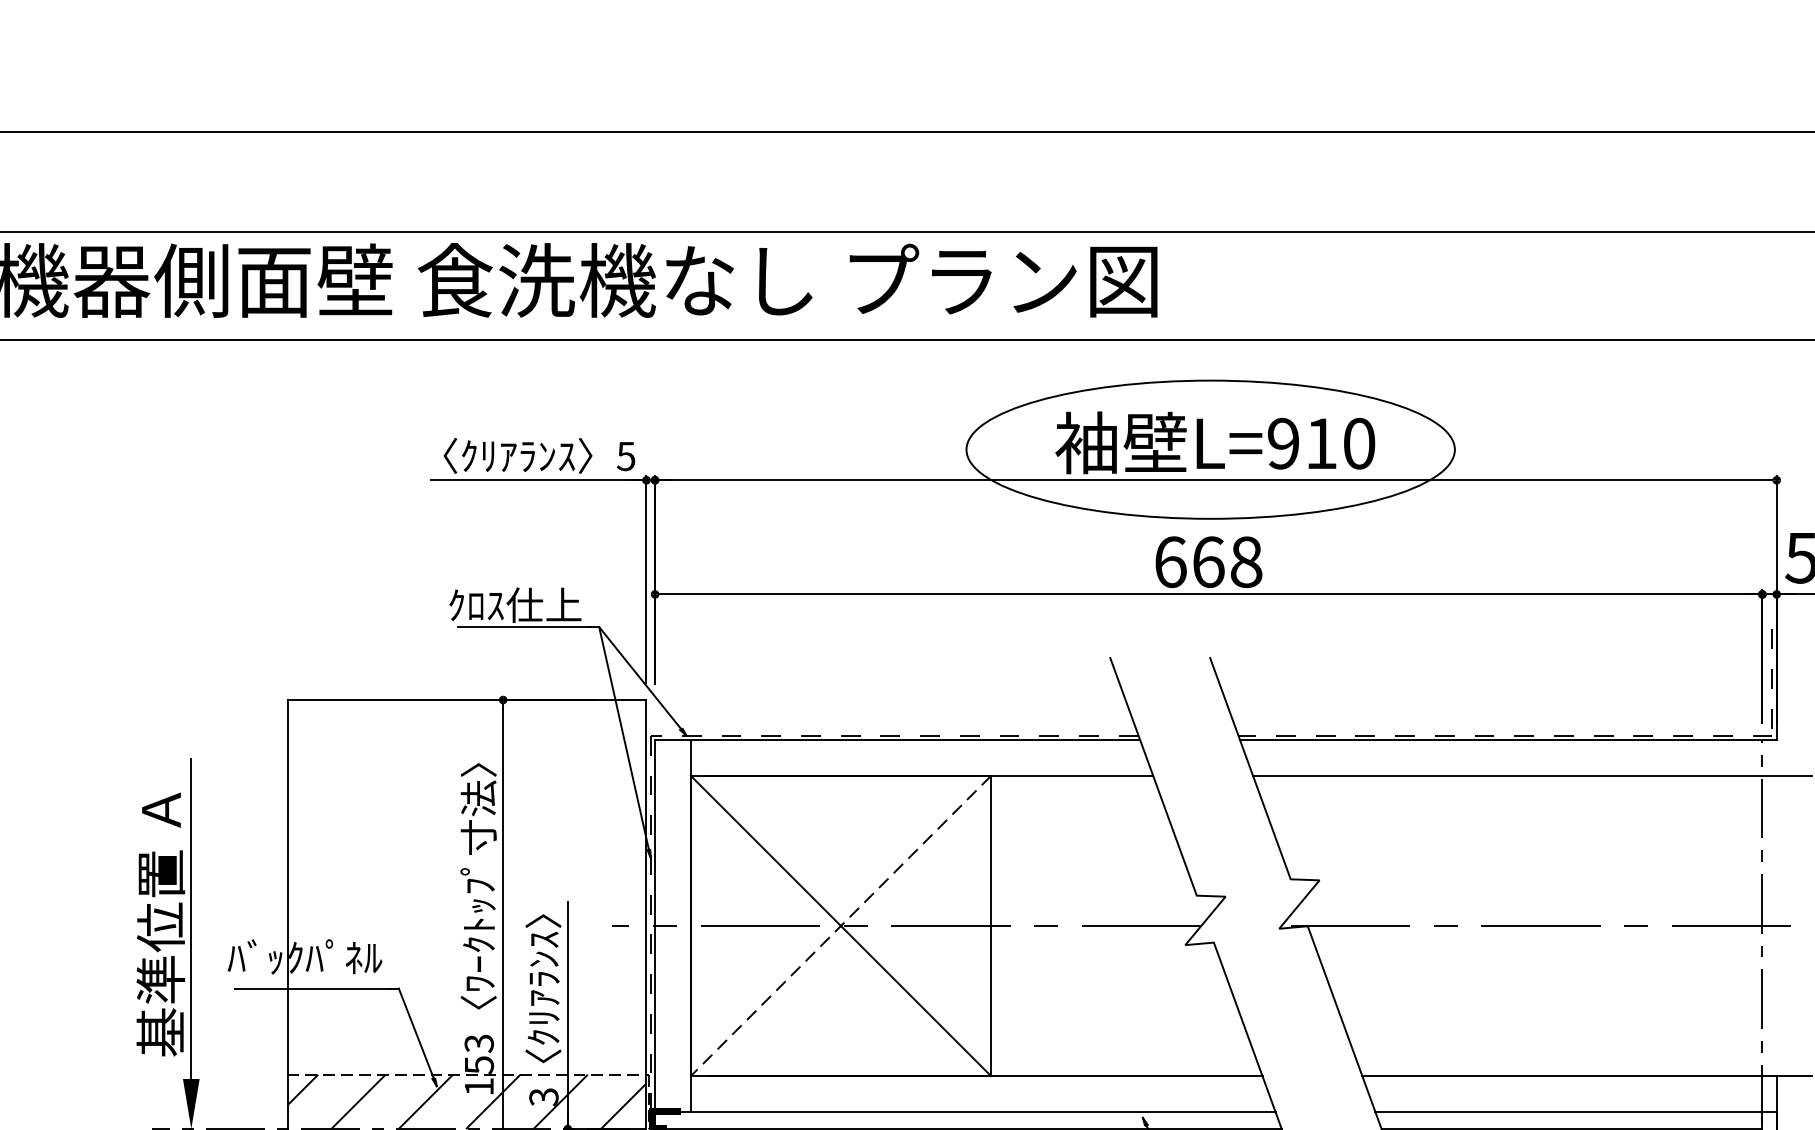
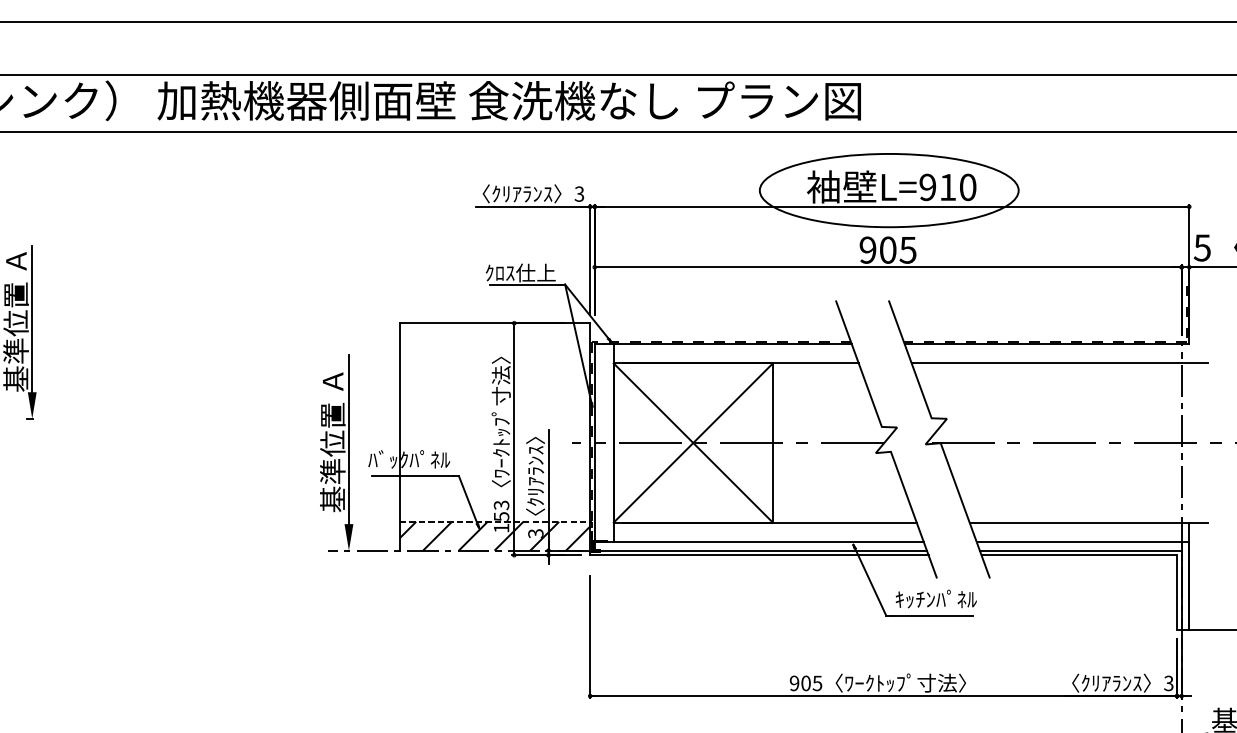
text: (626, 455) -> (579, 193), 5 -> 3
text: (1207, 560) -> (887, 249), 668 -> 905
line: (841, 926) -> (693, 443), dashed -> solid

